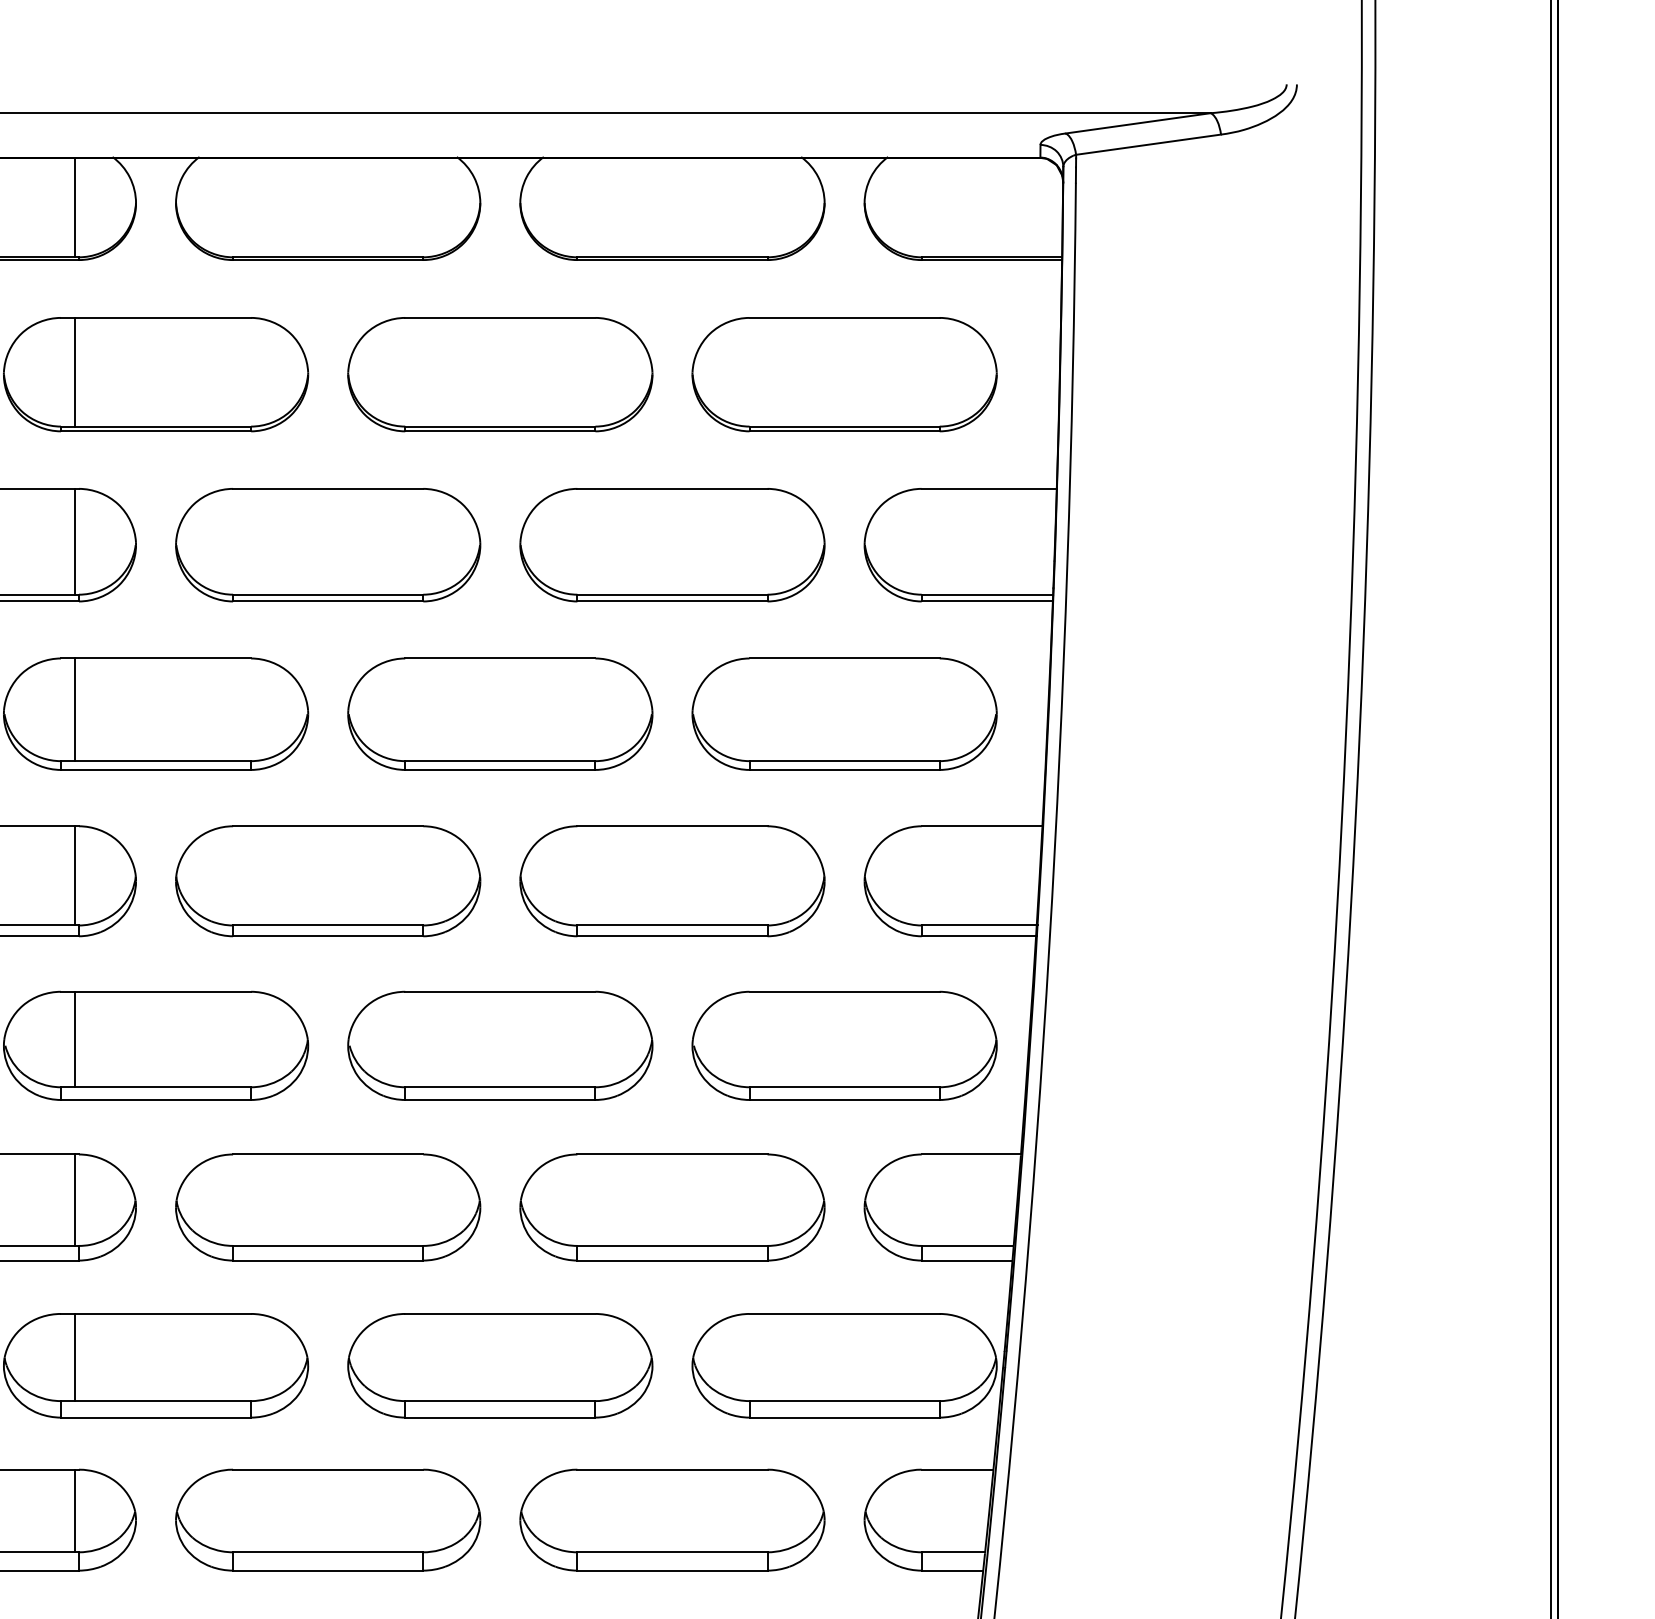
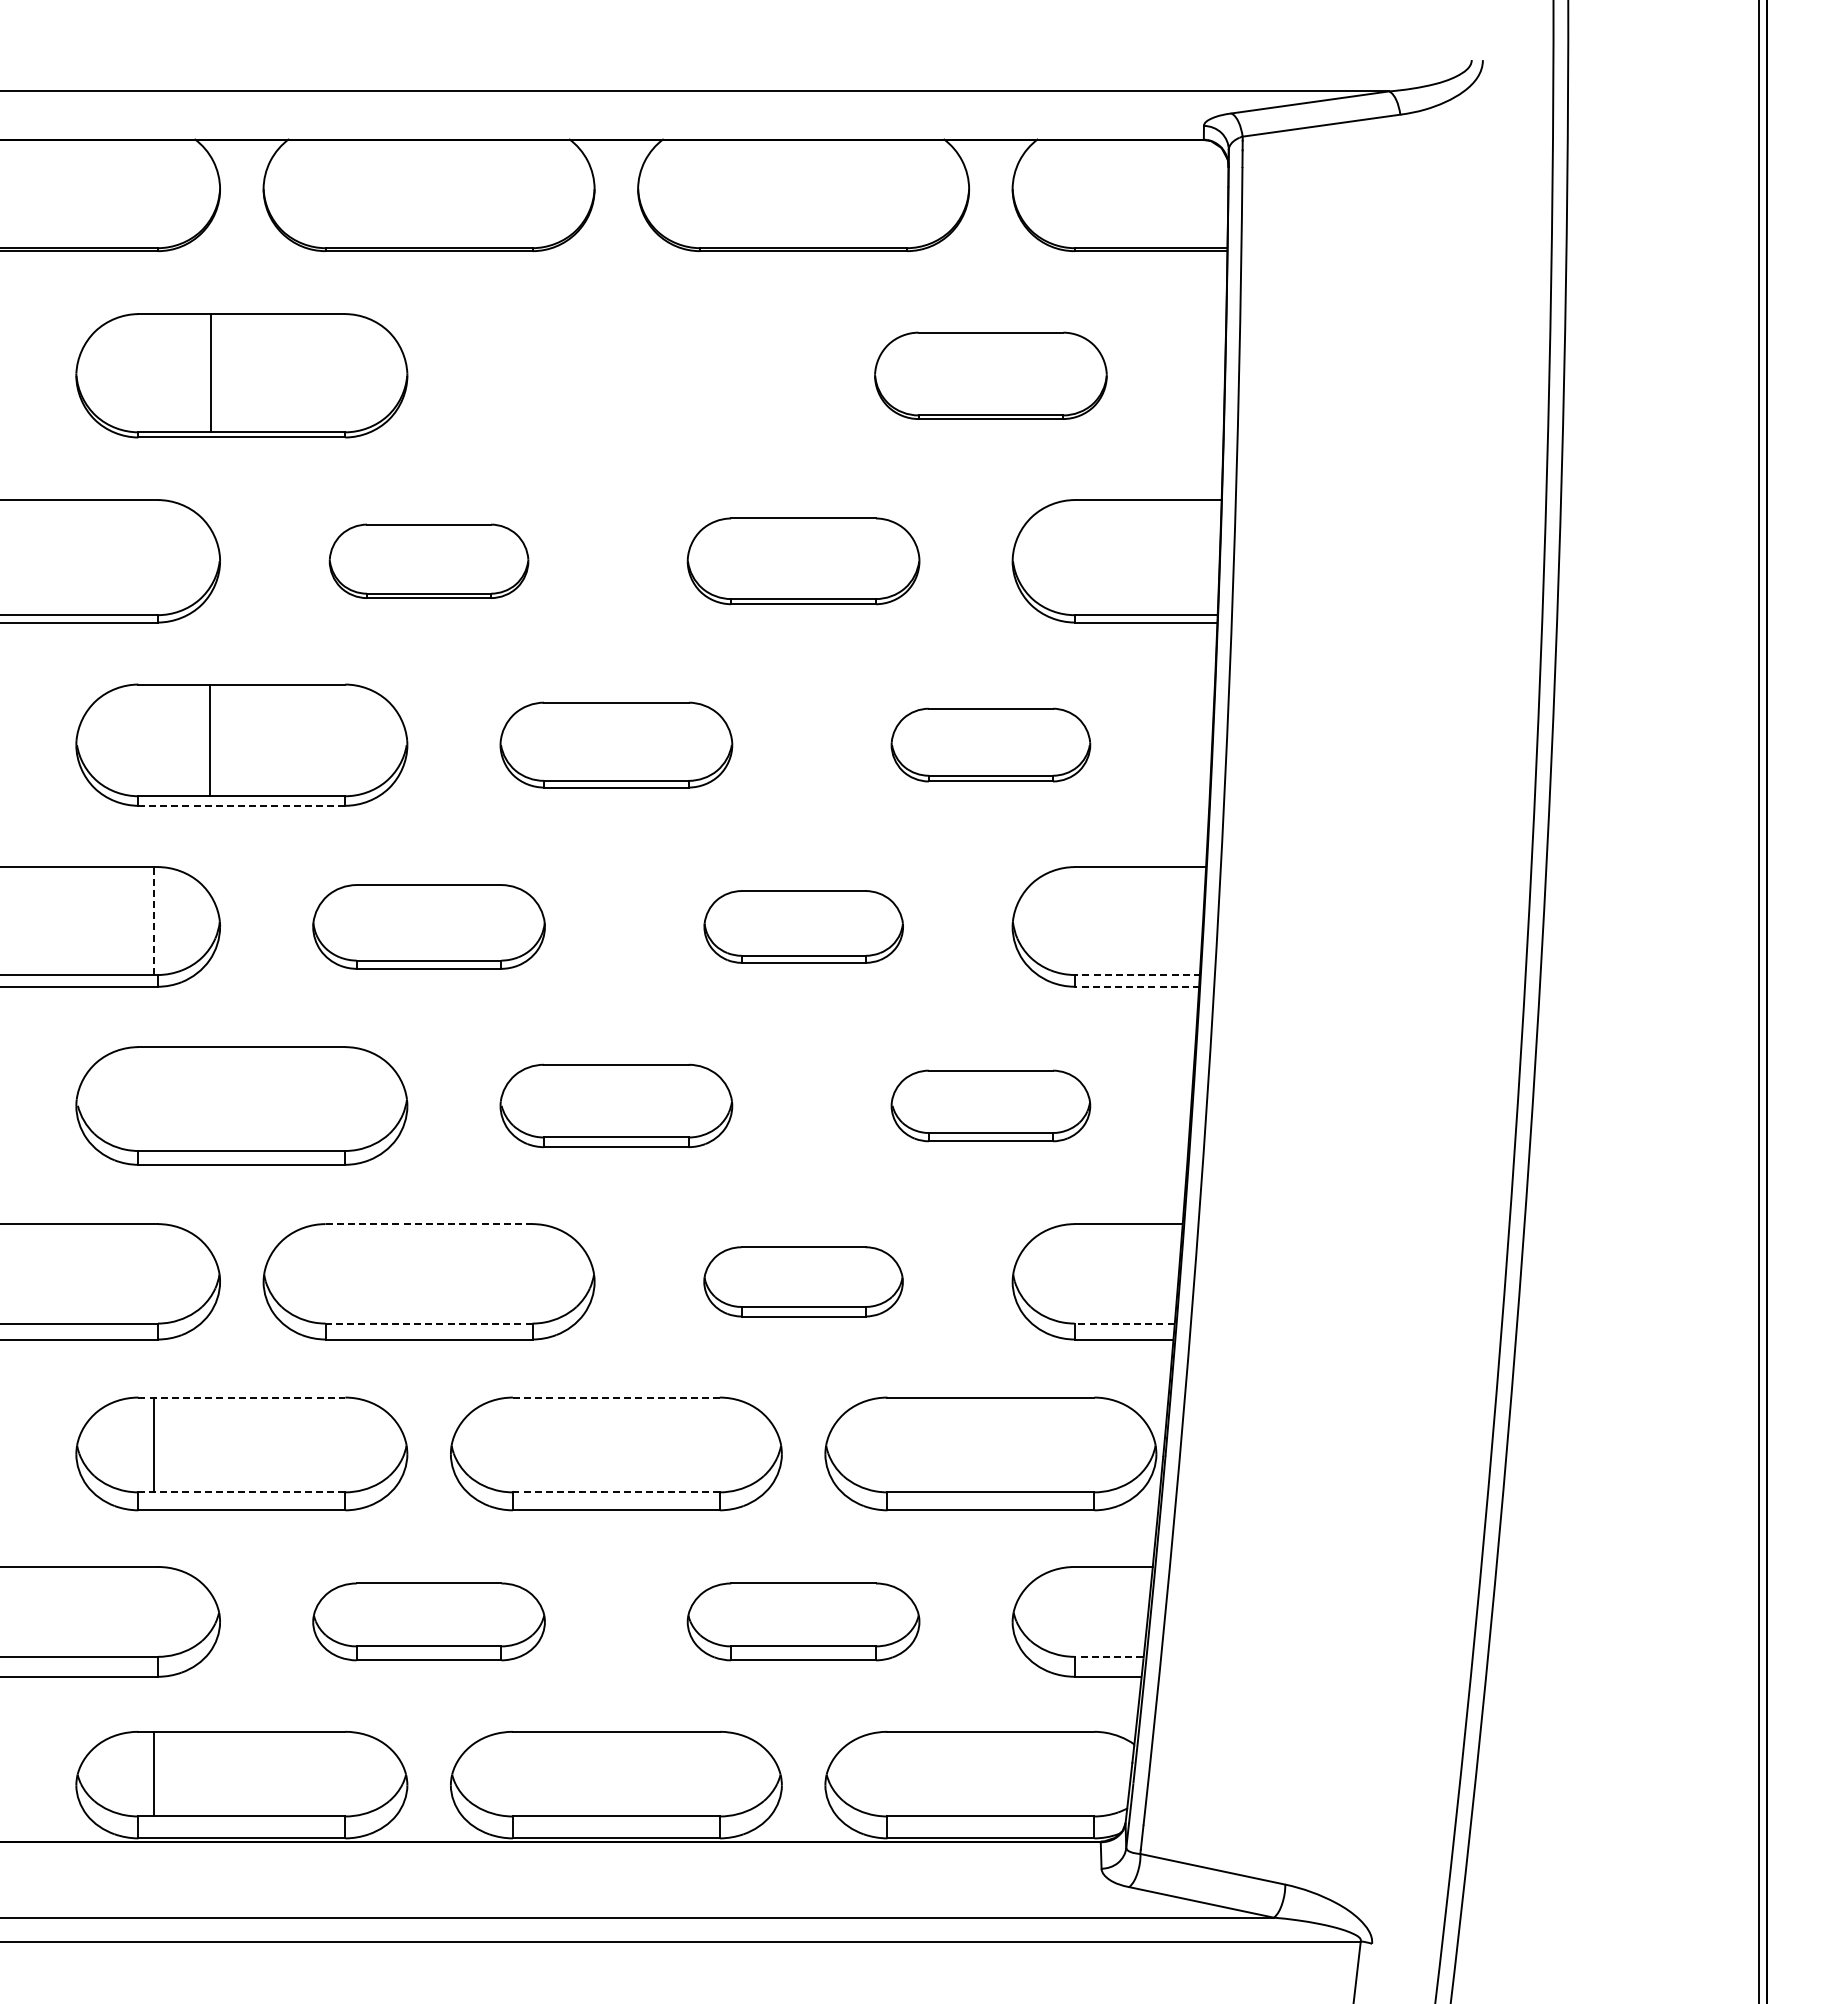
line: (74, 207) -> (153, 194), removed
line: (74, 372) -> (210, 373), moved
part: (500, 374) -> (616, 375), removed
part: (844, 374) -> (990, 375), size x0.7
line: (74, 541) -> (153, 557), removed
part: (327, 545) -> (428, 561), size x0.6
part: (672, 545) -> (803, 561), size x0.7
line: (74, 709) -> (209, 740), moved
part: (500, 713) -> (616, 744), size x0.7
part: (844, 713) -> (990, 744), size x0.6
line: (155, 769) -> (241, 805), solid -> dashed
line: (74, 876) -> (153, 921), solid -> dashed
part: (327, 880) -> (428, 926), size x0.7
part: (672, 880) -> (803, 926), size x0.6
line: (979, 925) -> (1137, 975), solid -> dashed
line: (979, 936) -> (1137, 986), solid -> dashed
line: (74, 1039) -> (153, 1099), removed
part: (500, 1045) -> (616, 1105), size x0.7
part: (844, 1045) -> (990, 1105), size x0.6
line: (328, 1154) -> (429, 1224), solid -> dashed
line: (74, 1199) -> (153, 1273), removed
part: (672, 1207) -> (803, 1281), size x0.6
line: (327, 1245) -> (428, 1323), solid -> dashed
line: (967, 1245) -> (1124, 1323), solid -> dashed
line: (156, 1313) -> (242, 1397), solid -> dashed
line: (500, 1313) -> (616, 1397), solid -> dashed
line: (155, 1401) -> (241, 1492), solid -> dashed
line: (499, 1401) -> (615, 1492), solid -> dashed
line: (74, 1510) -> (153, 1611), removed
part: (327, 1519) -> (428, 1621), size x0.7
part: (672, 1519) -> (803, 1621), size x0.7
line: (952, 1551) -> (1108, 1656), solid -> dashed

